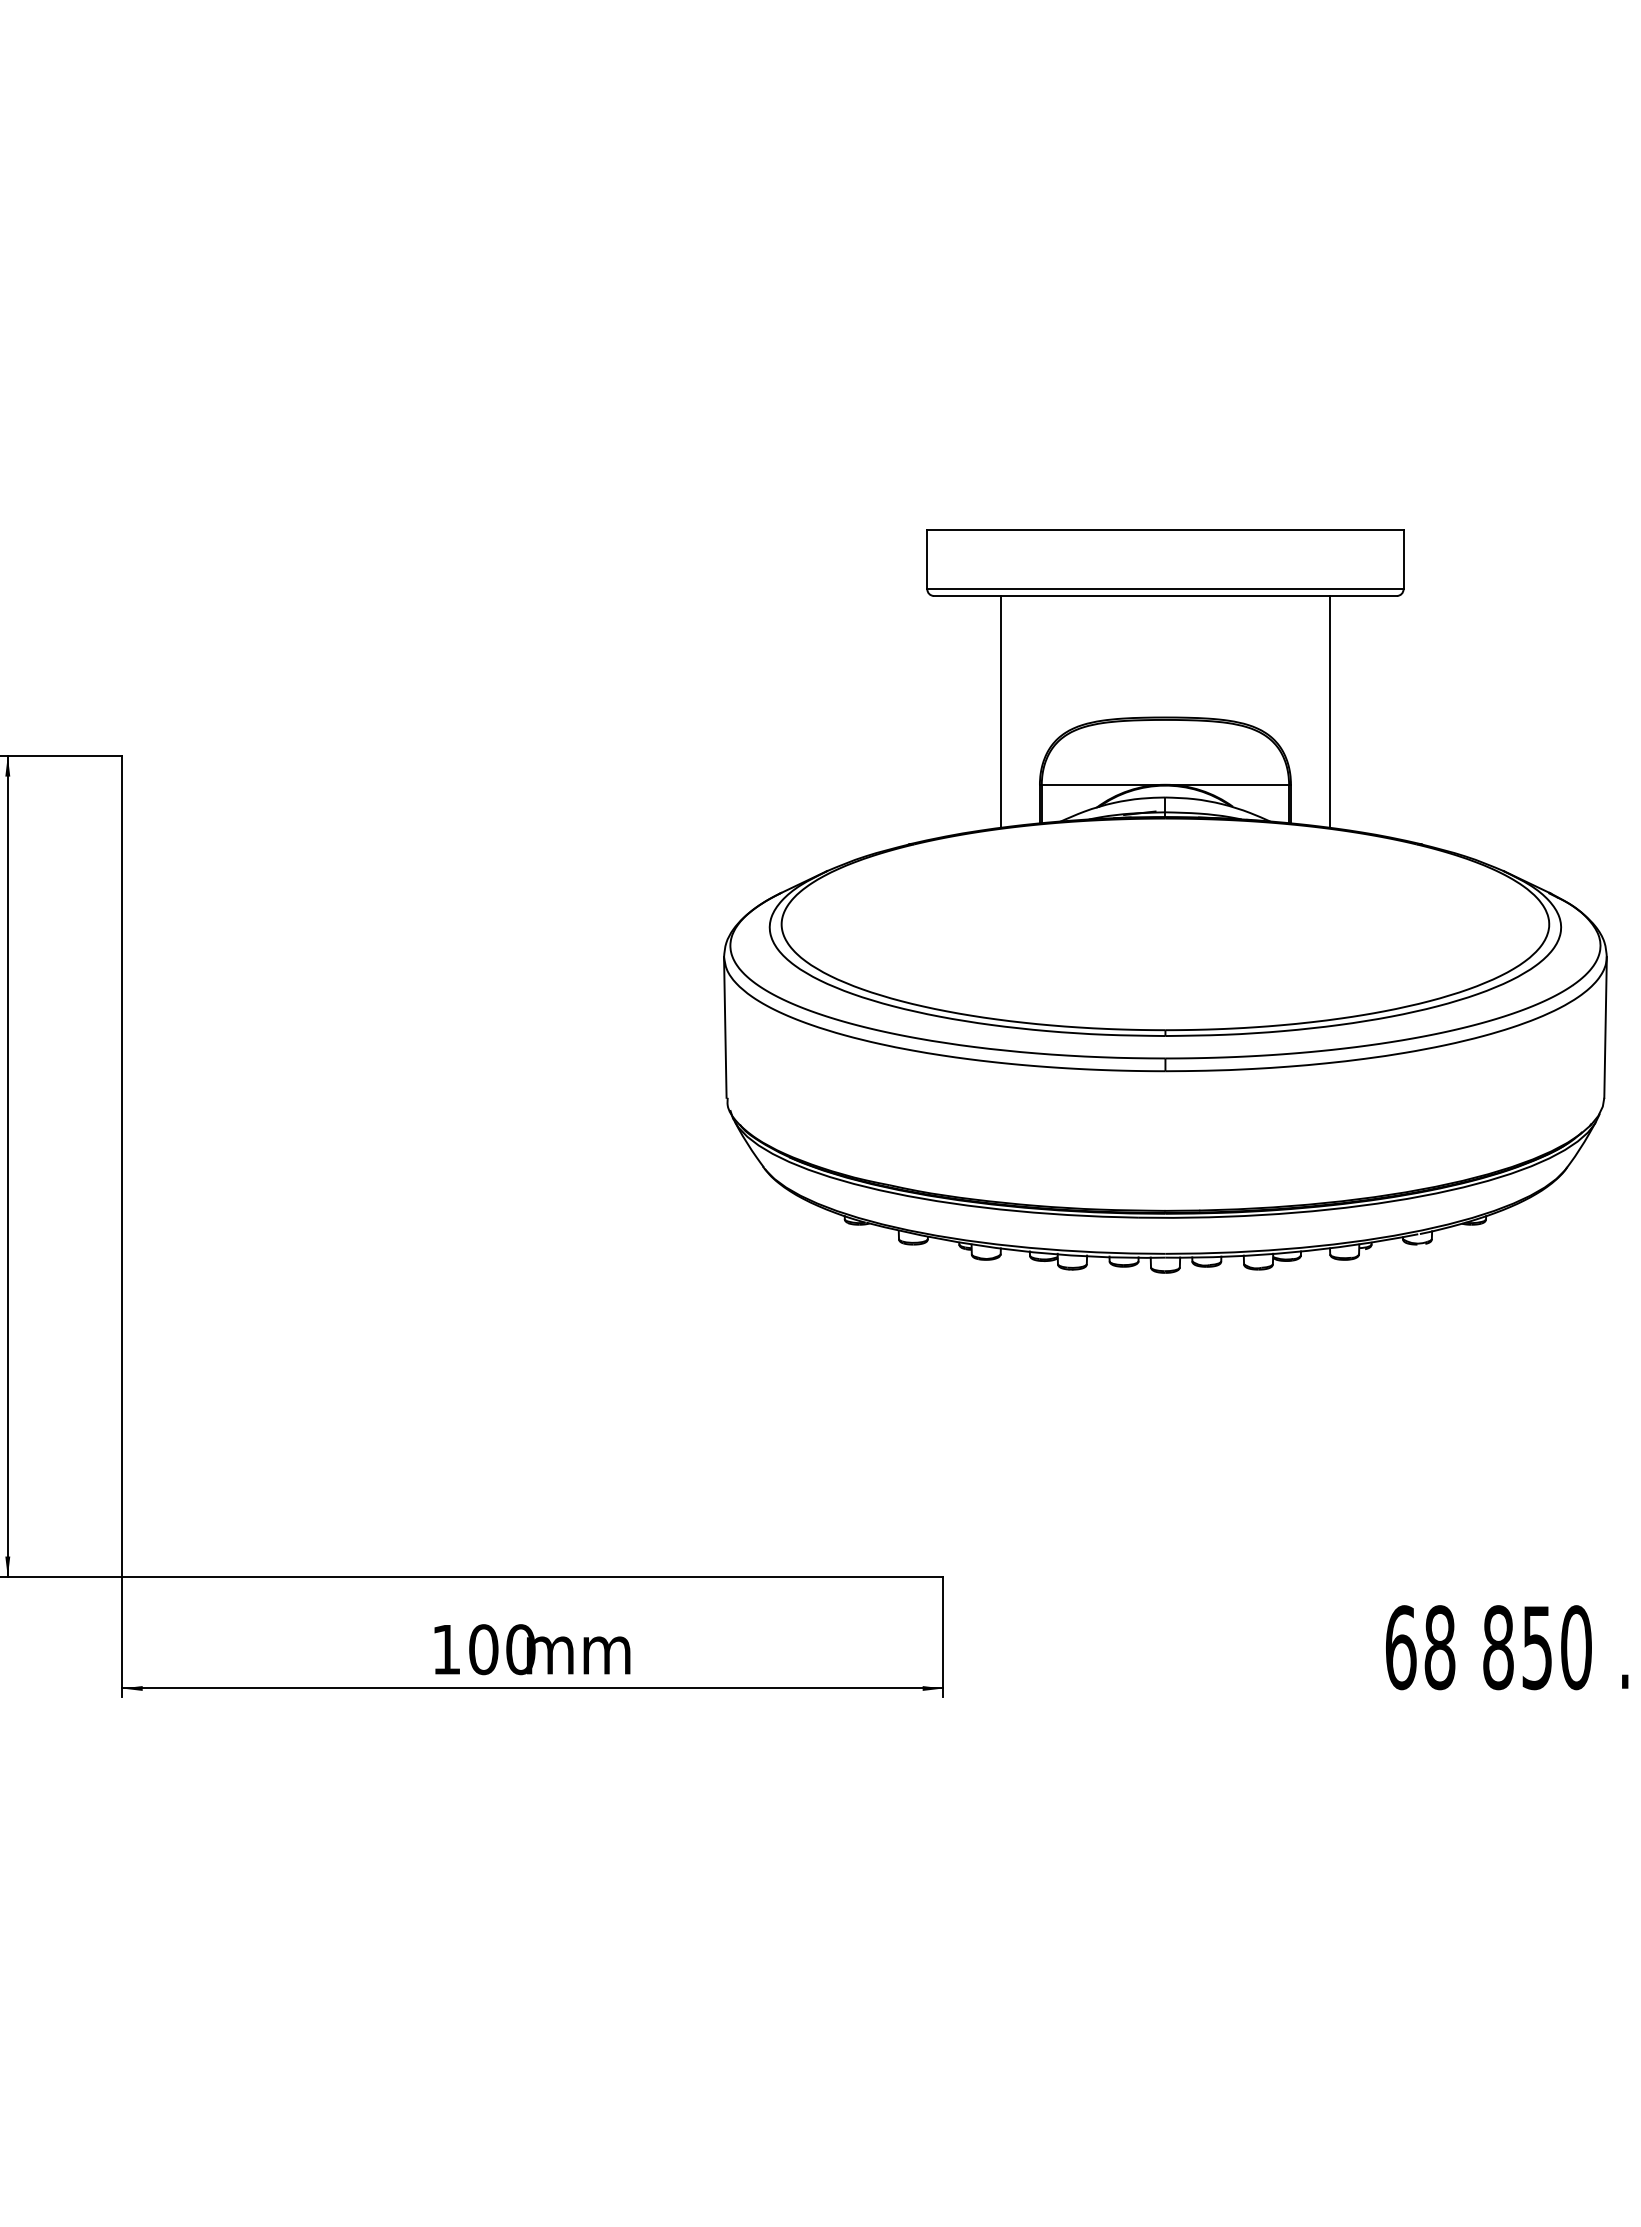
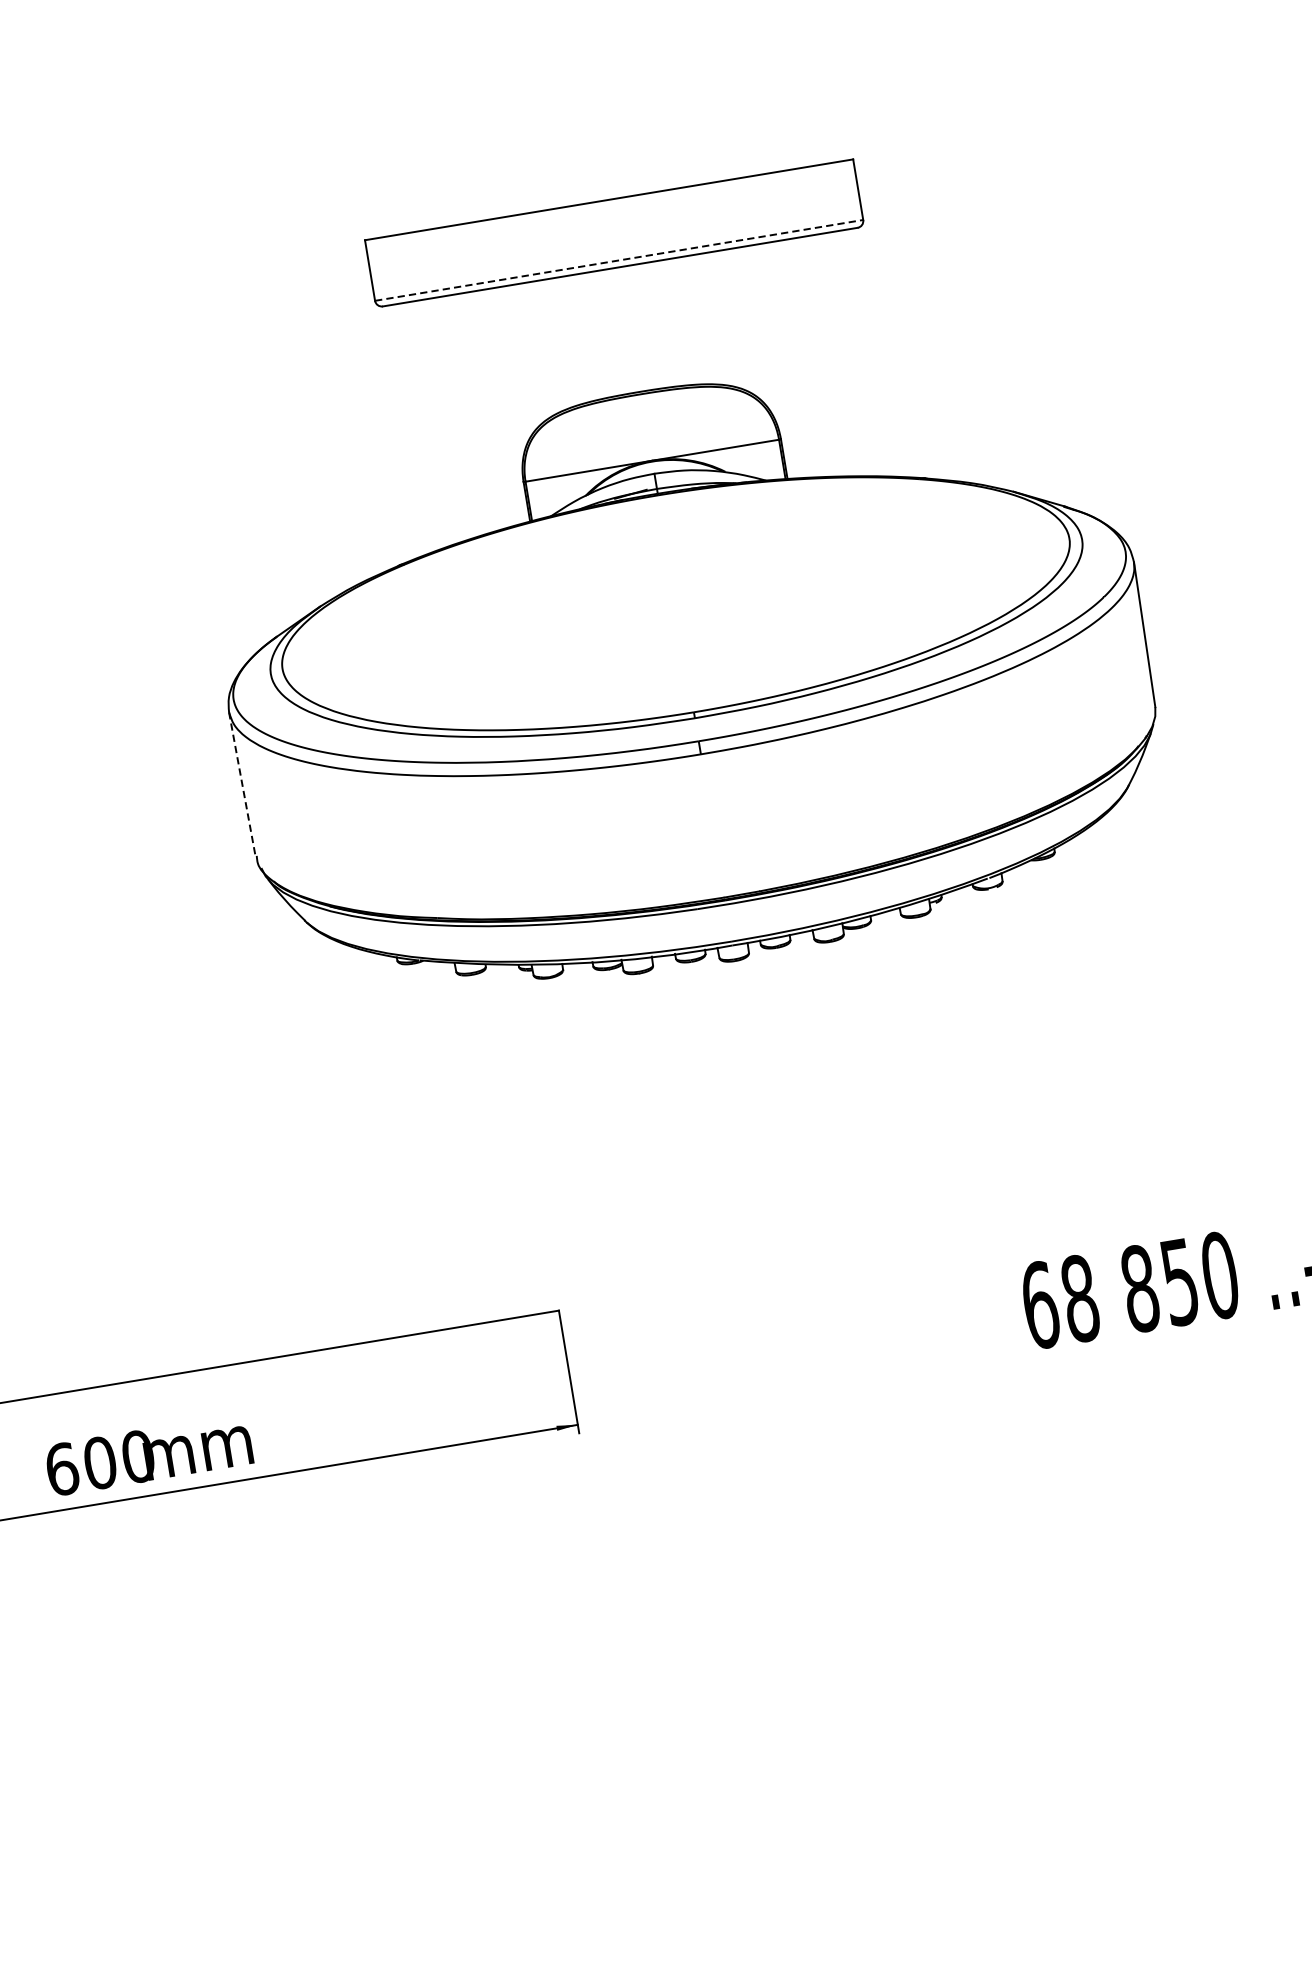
line: (1165, 589) -> (619, 260), solid -> dashed
line: (1001, 711) -> (471, 413), removed
line: (1329, 711) -> (808, 357), removed
line: (725, 1027) -> (242, 784), solid -> dashed
text: (446, 1649) -> (62, 1469), 100 -> 600

